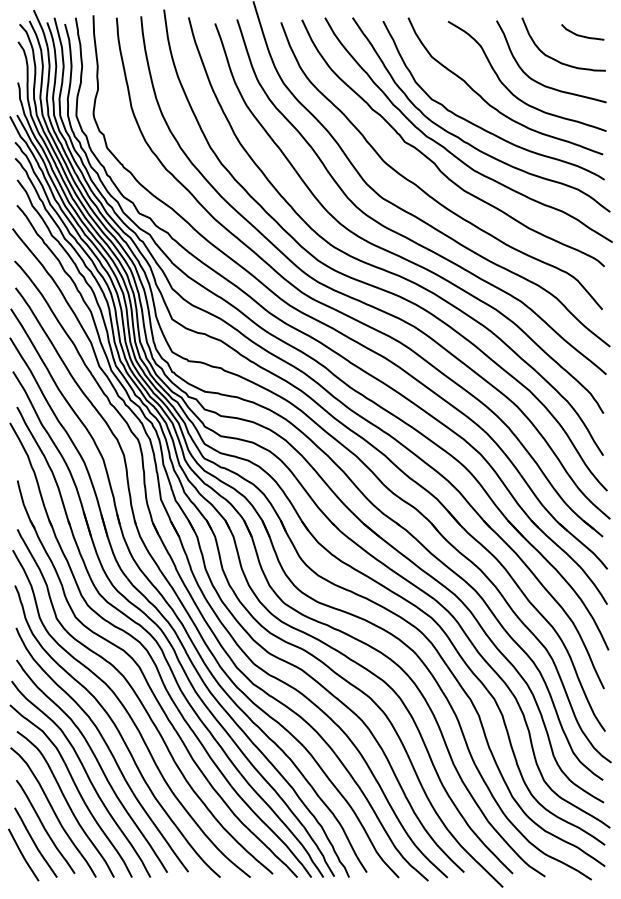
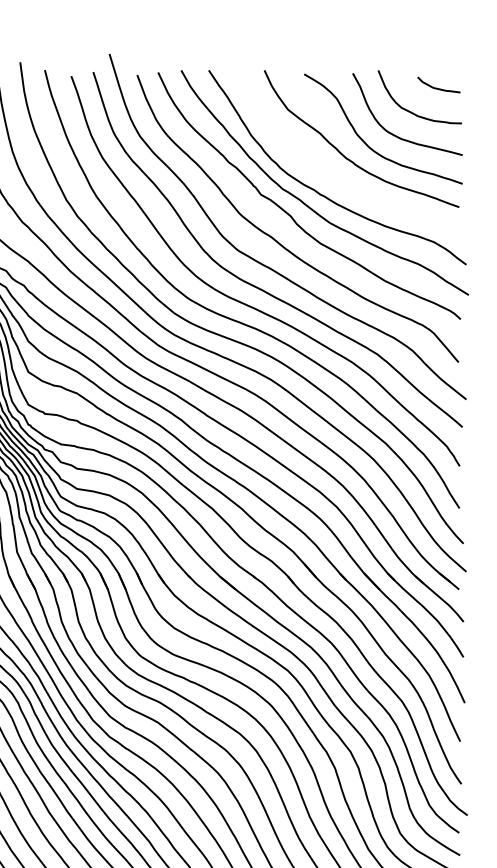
curve: (480, 126) -> (336, 179), removed

